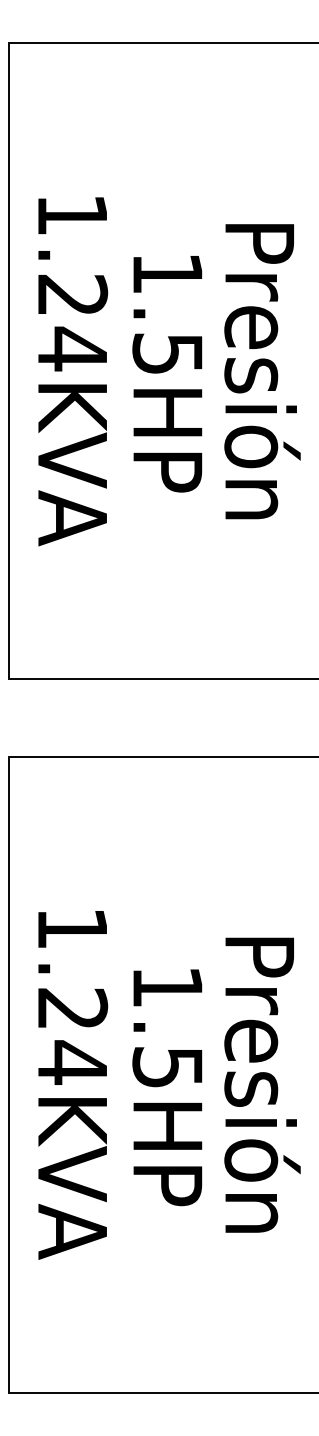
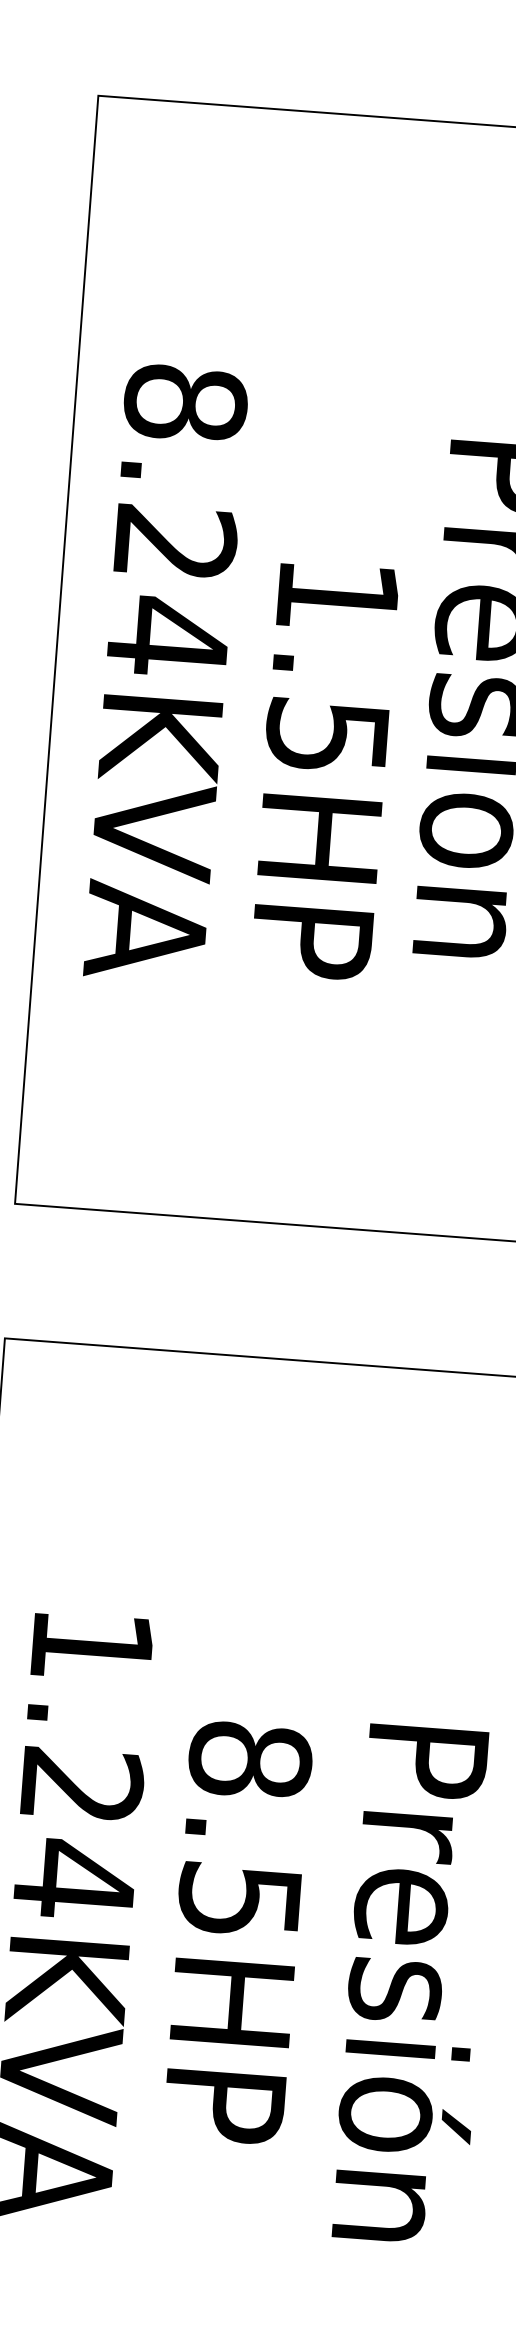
text: (72, 214) -> (185, 402), 1.24KVA -> 8.24KVA
text: (167, 374) -> (324, 771), moved
text: (167, 987) -> (249, 1761), 1.5HP -> 8.5HP
text: (262, 1084) -> (415, 1983), moved

